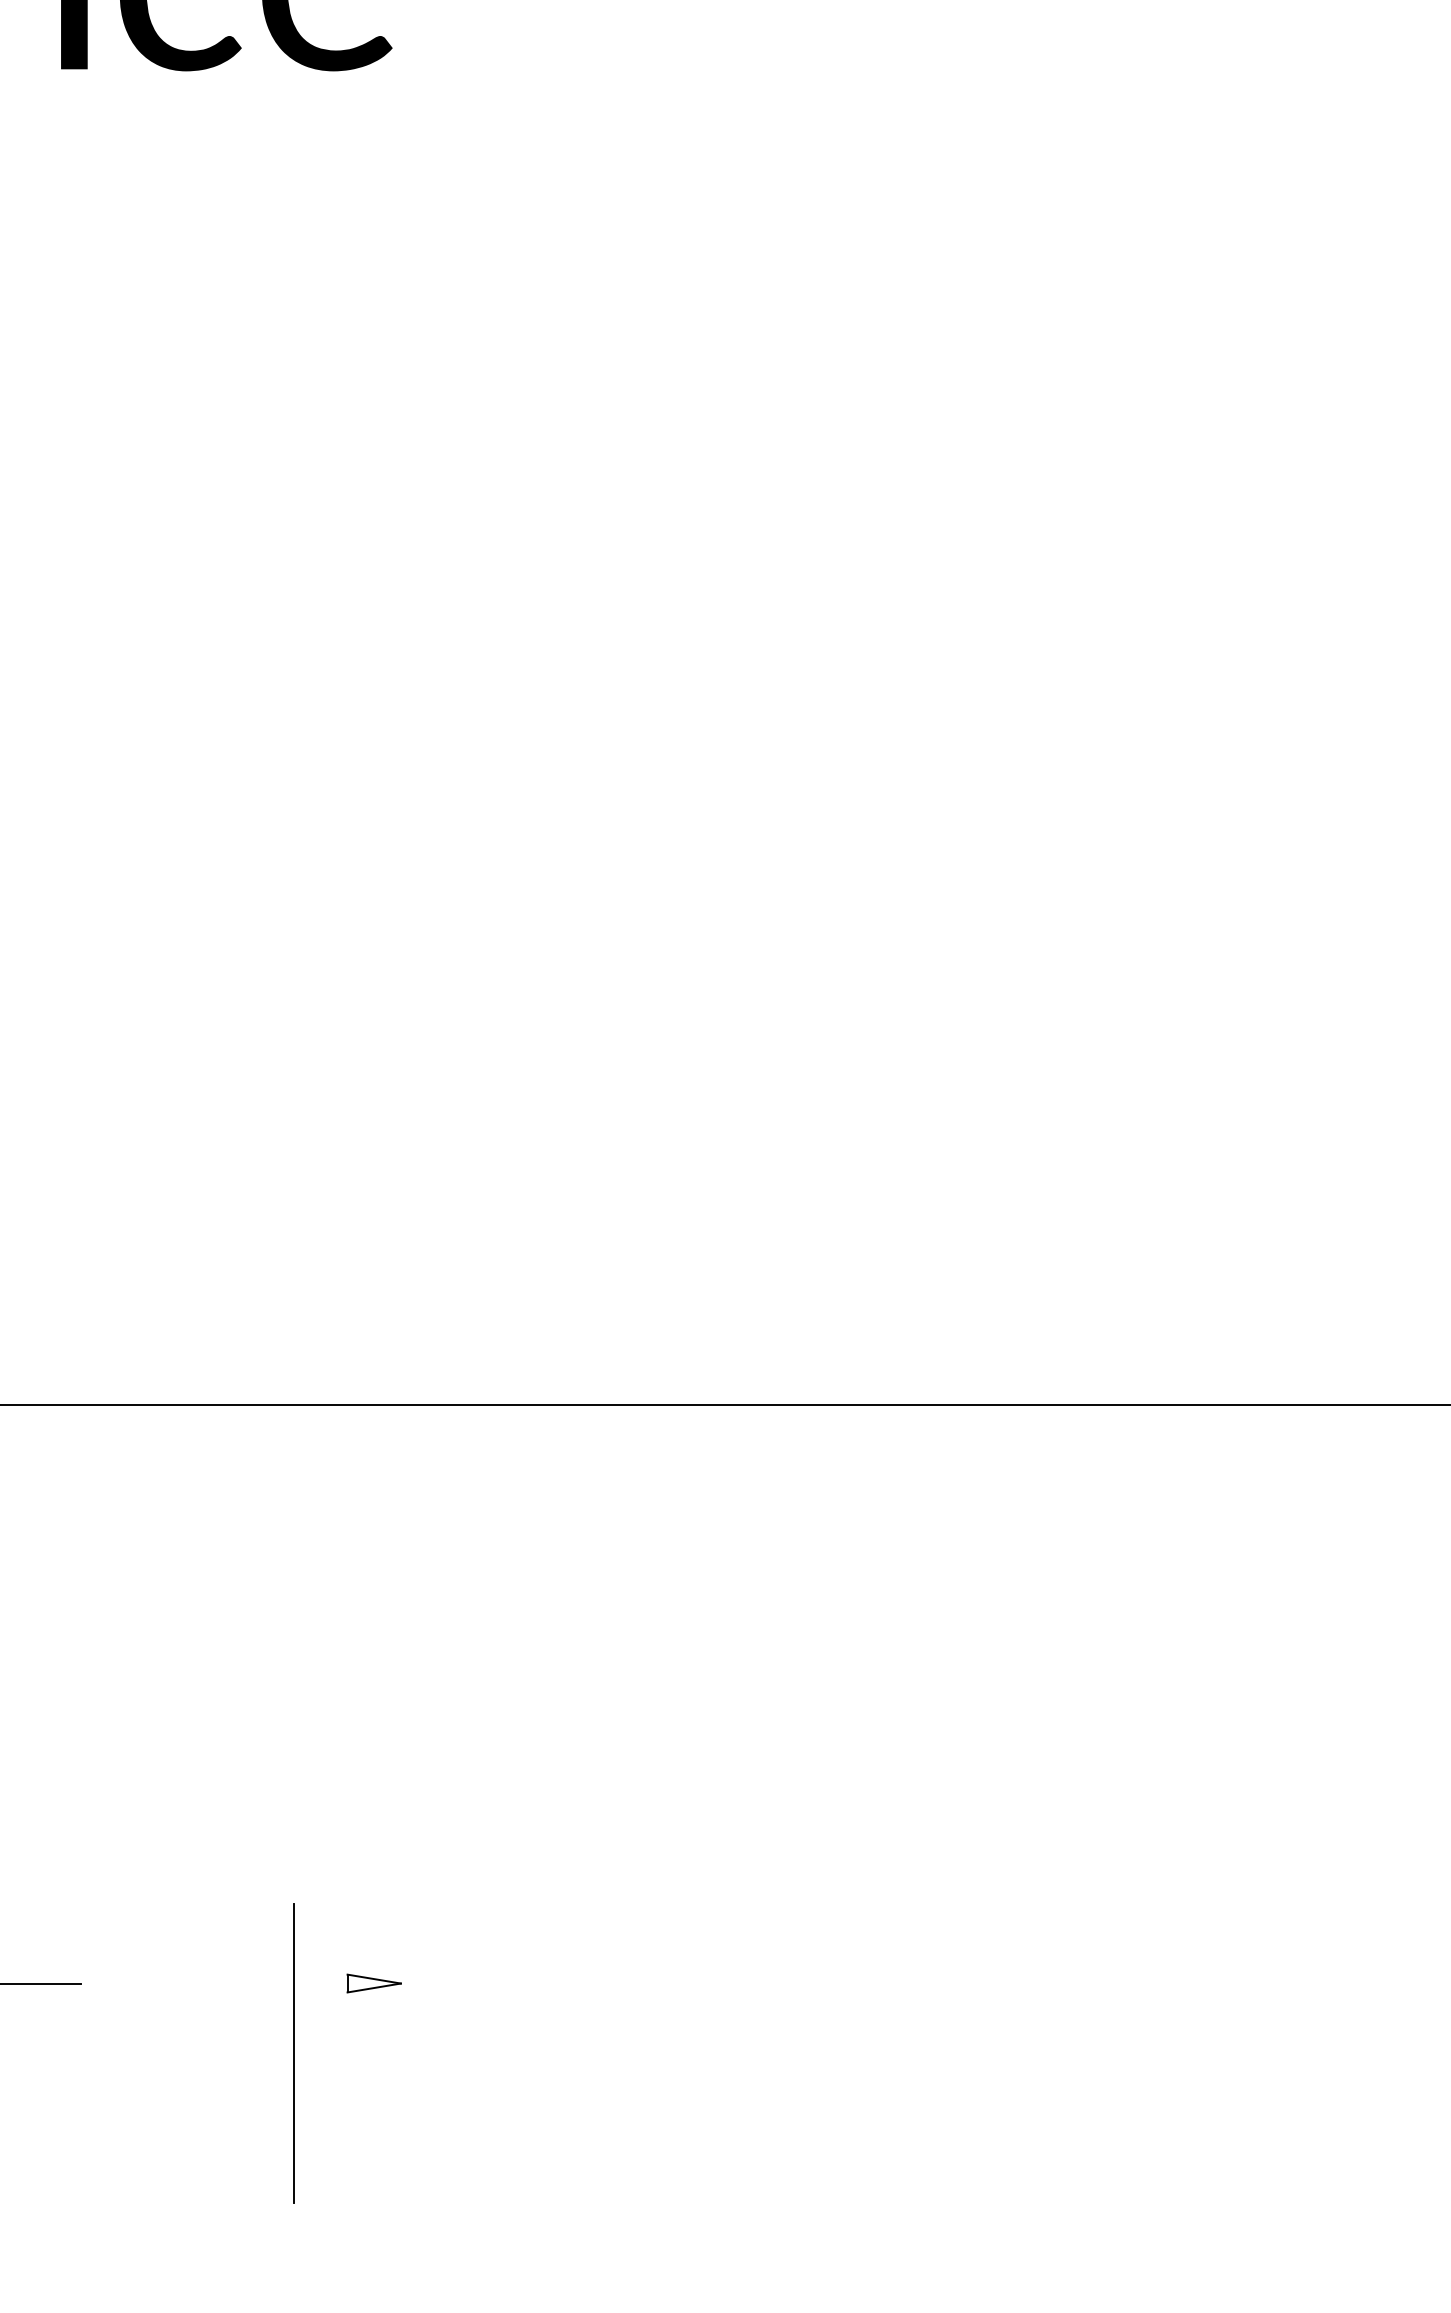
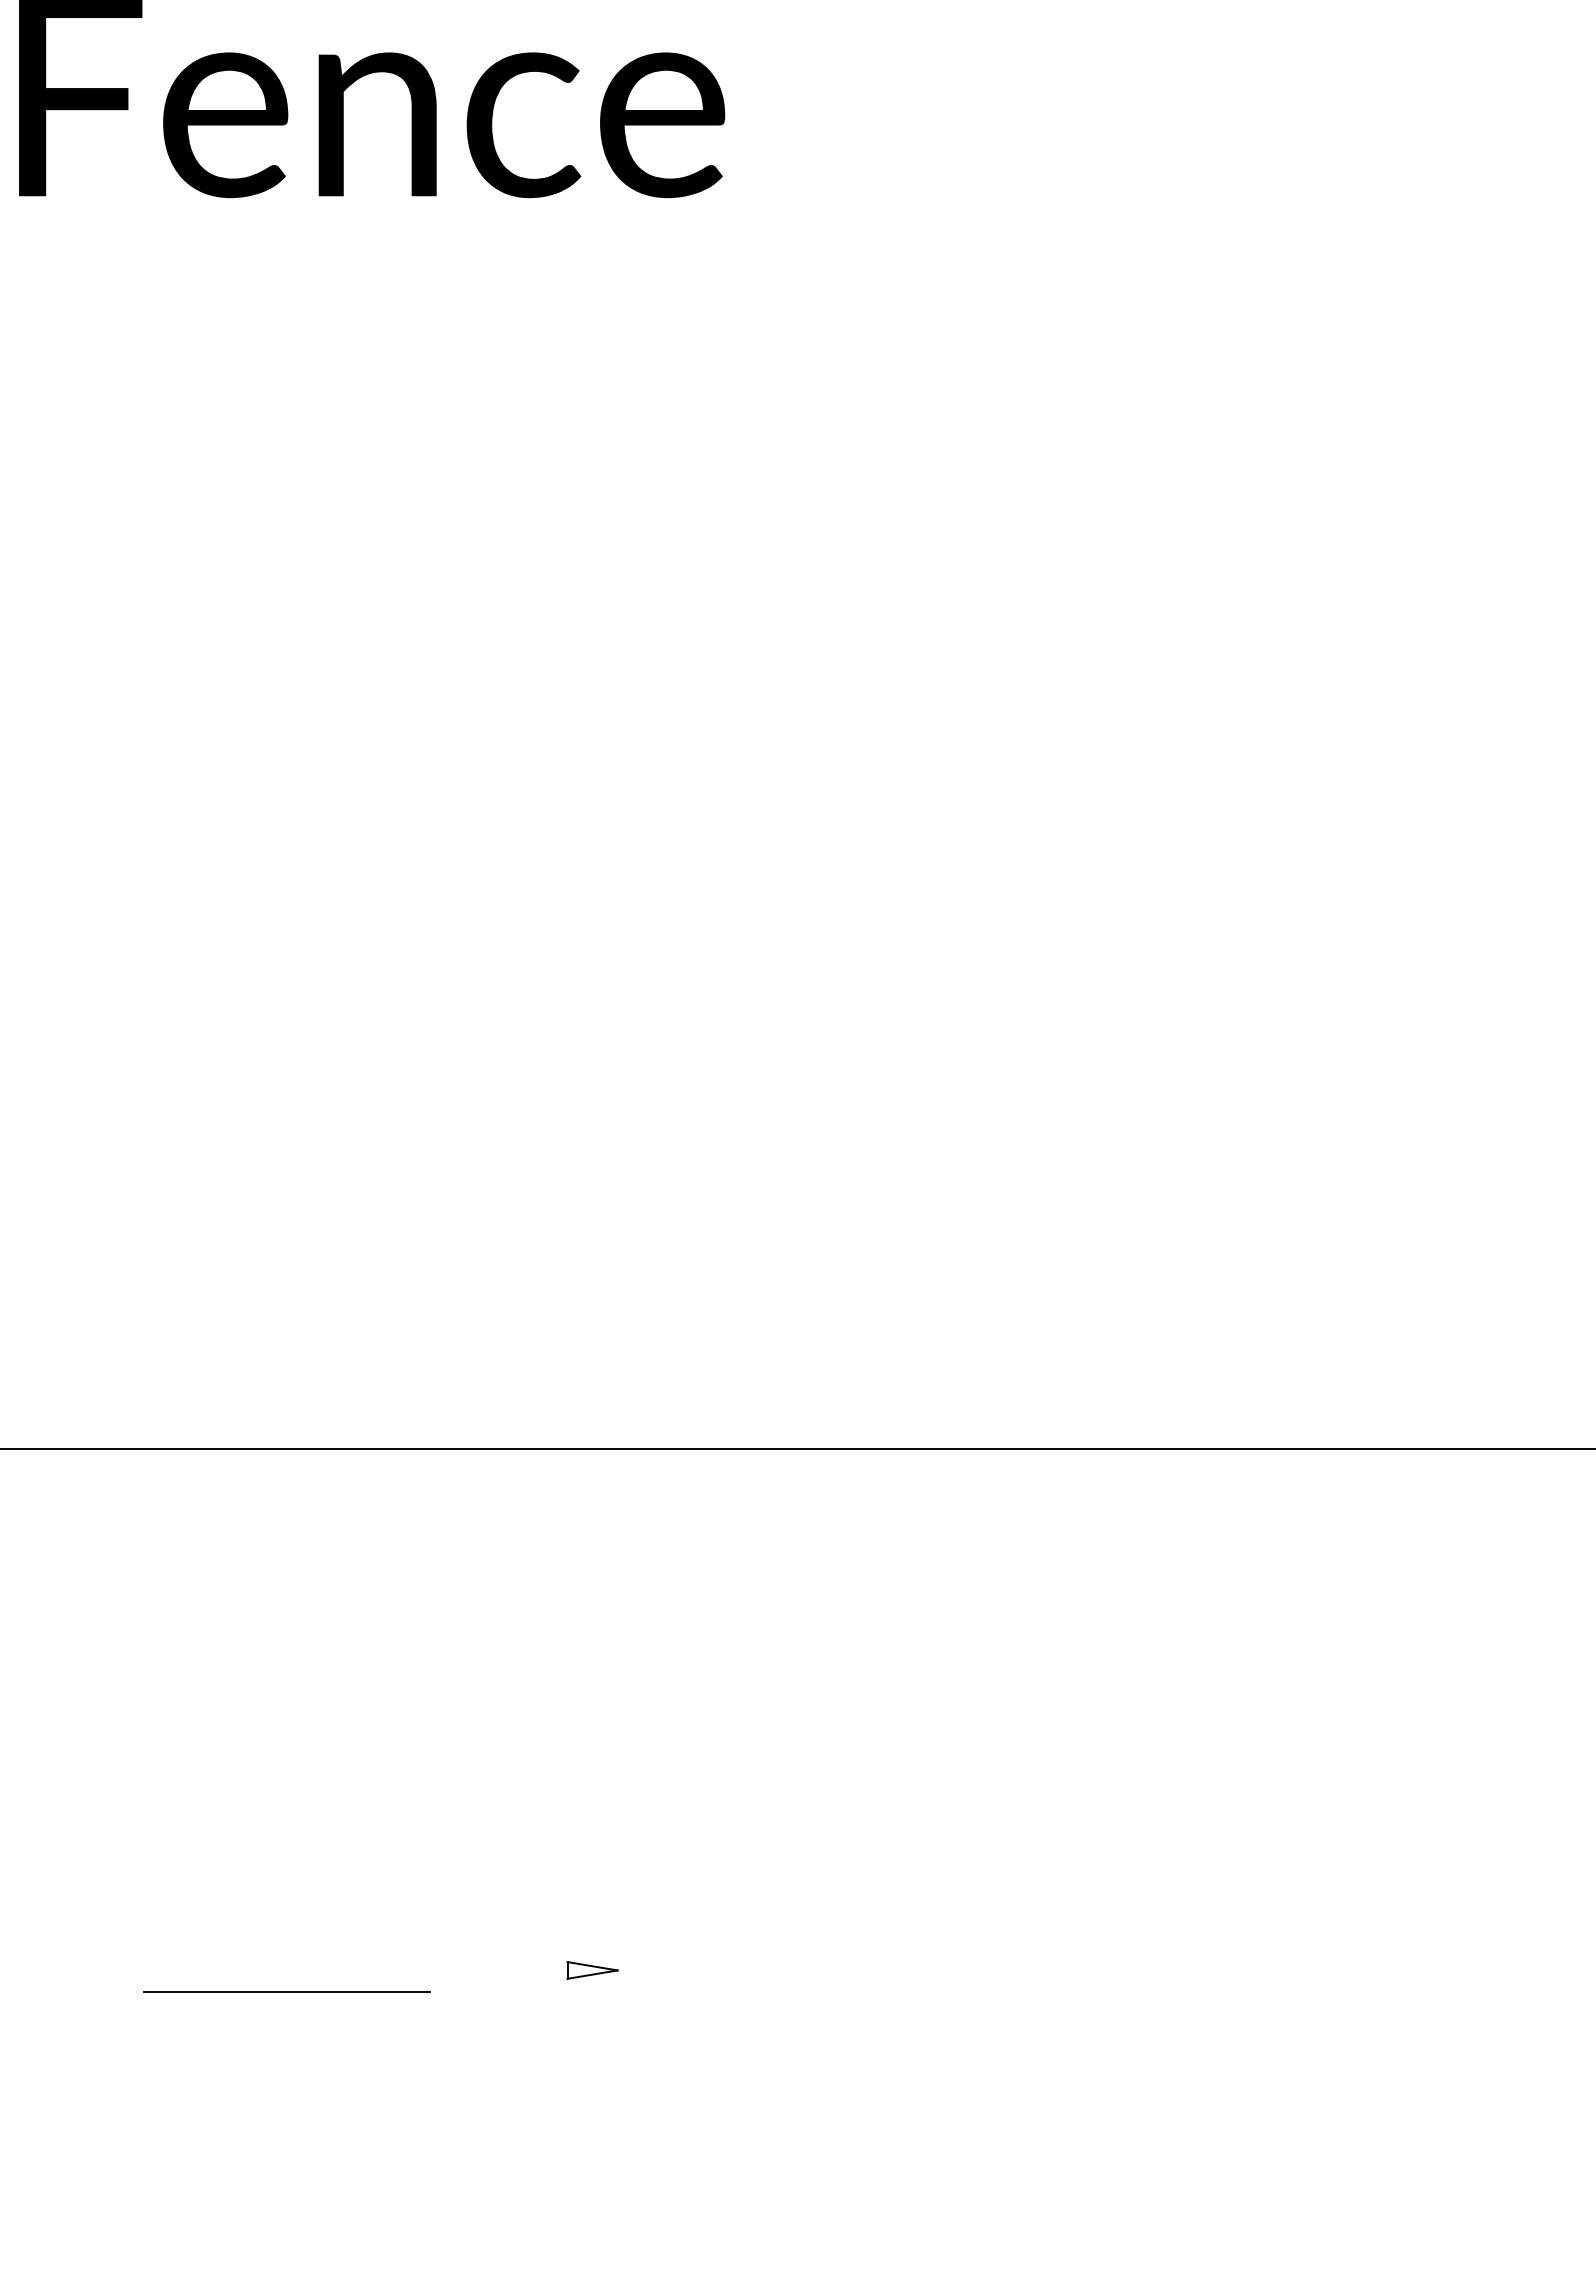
part: (374, 1983) -> (592, 1970), moved
line: (293, 2052) -> (629, 2057), removed

